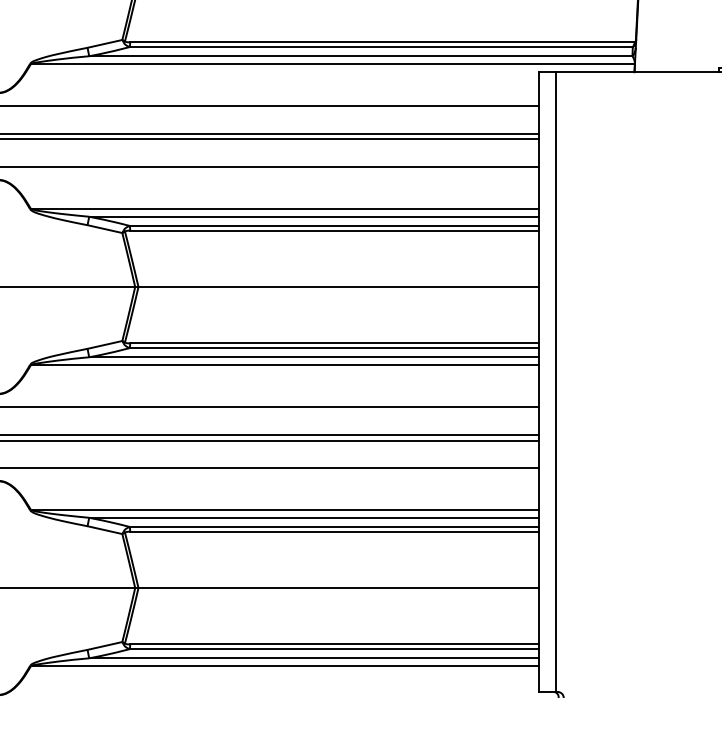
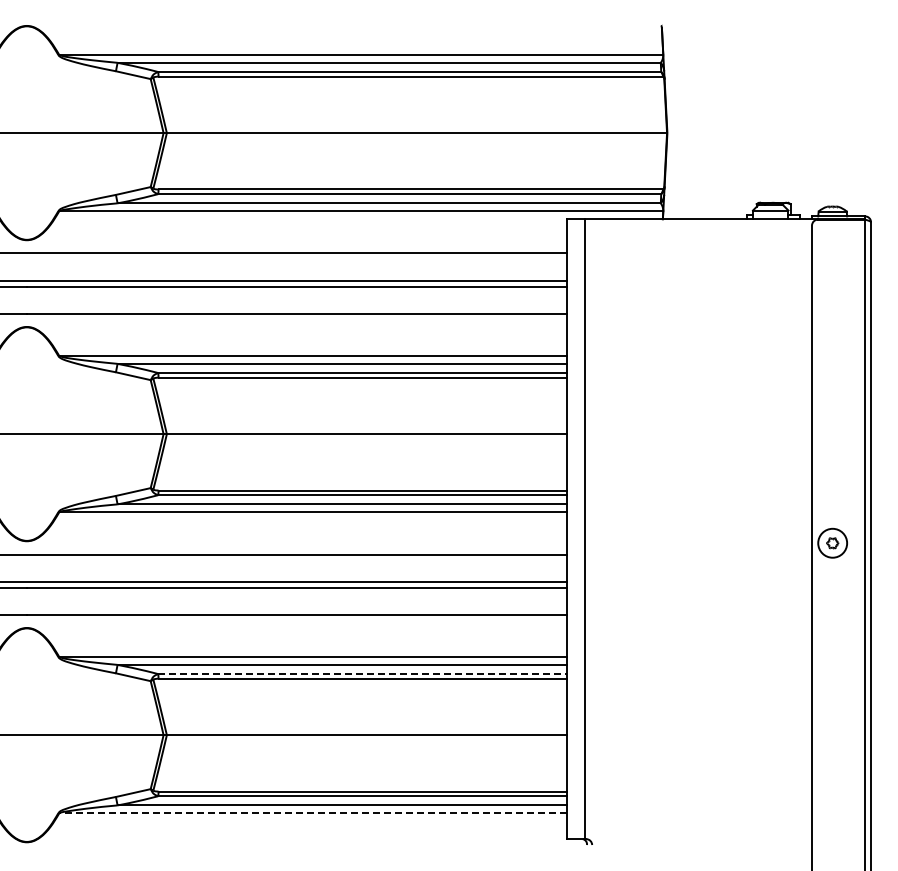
line: (335, 527) -> (363, 674), solid -> dashed
line: (285, 666) -> (313, 813), solid -> dashed

